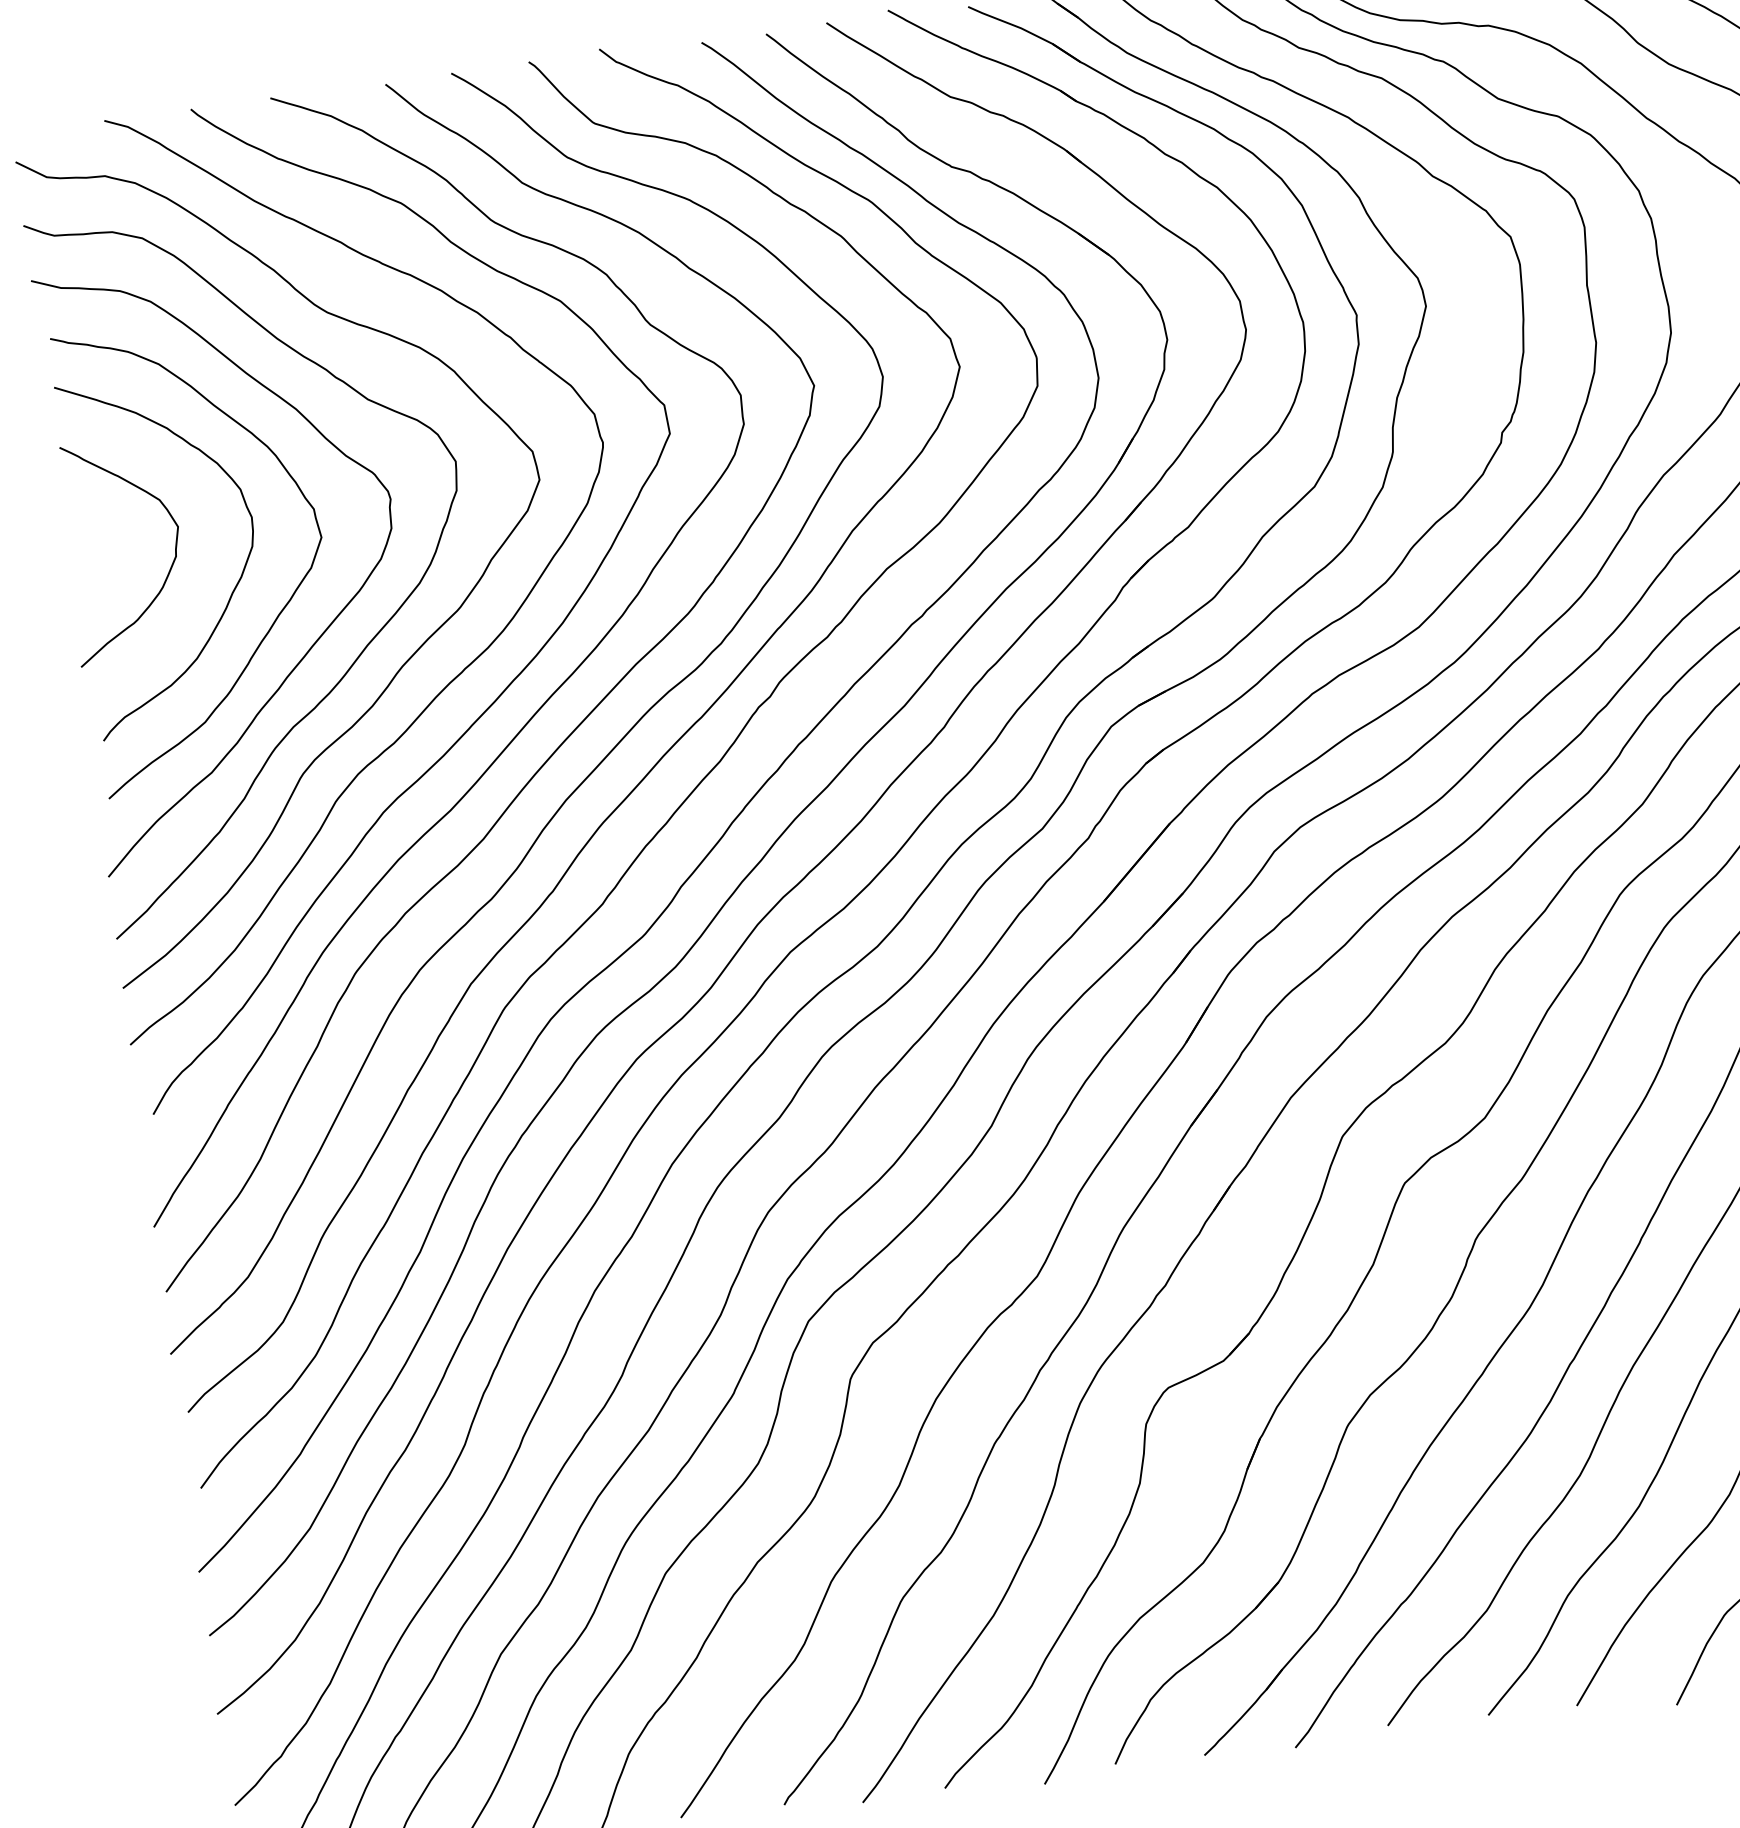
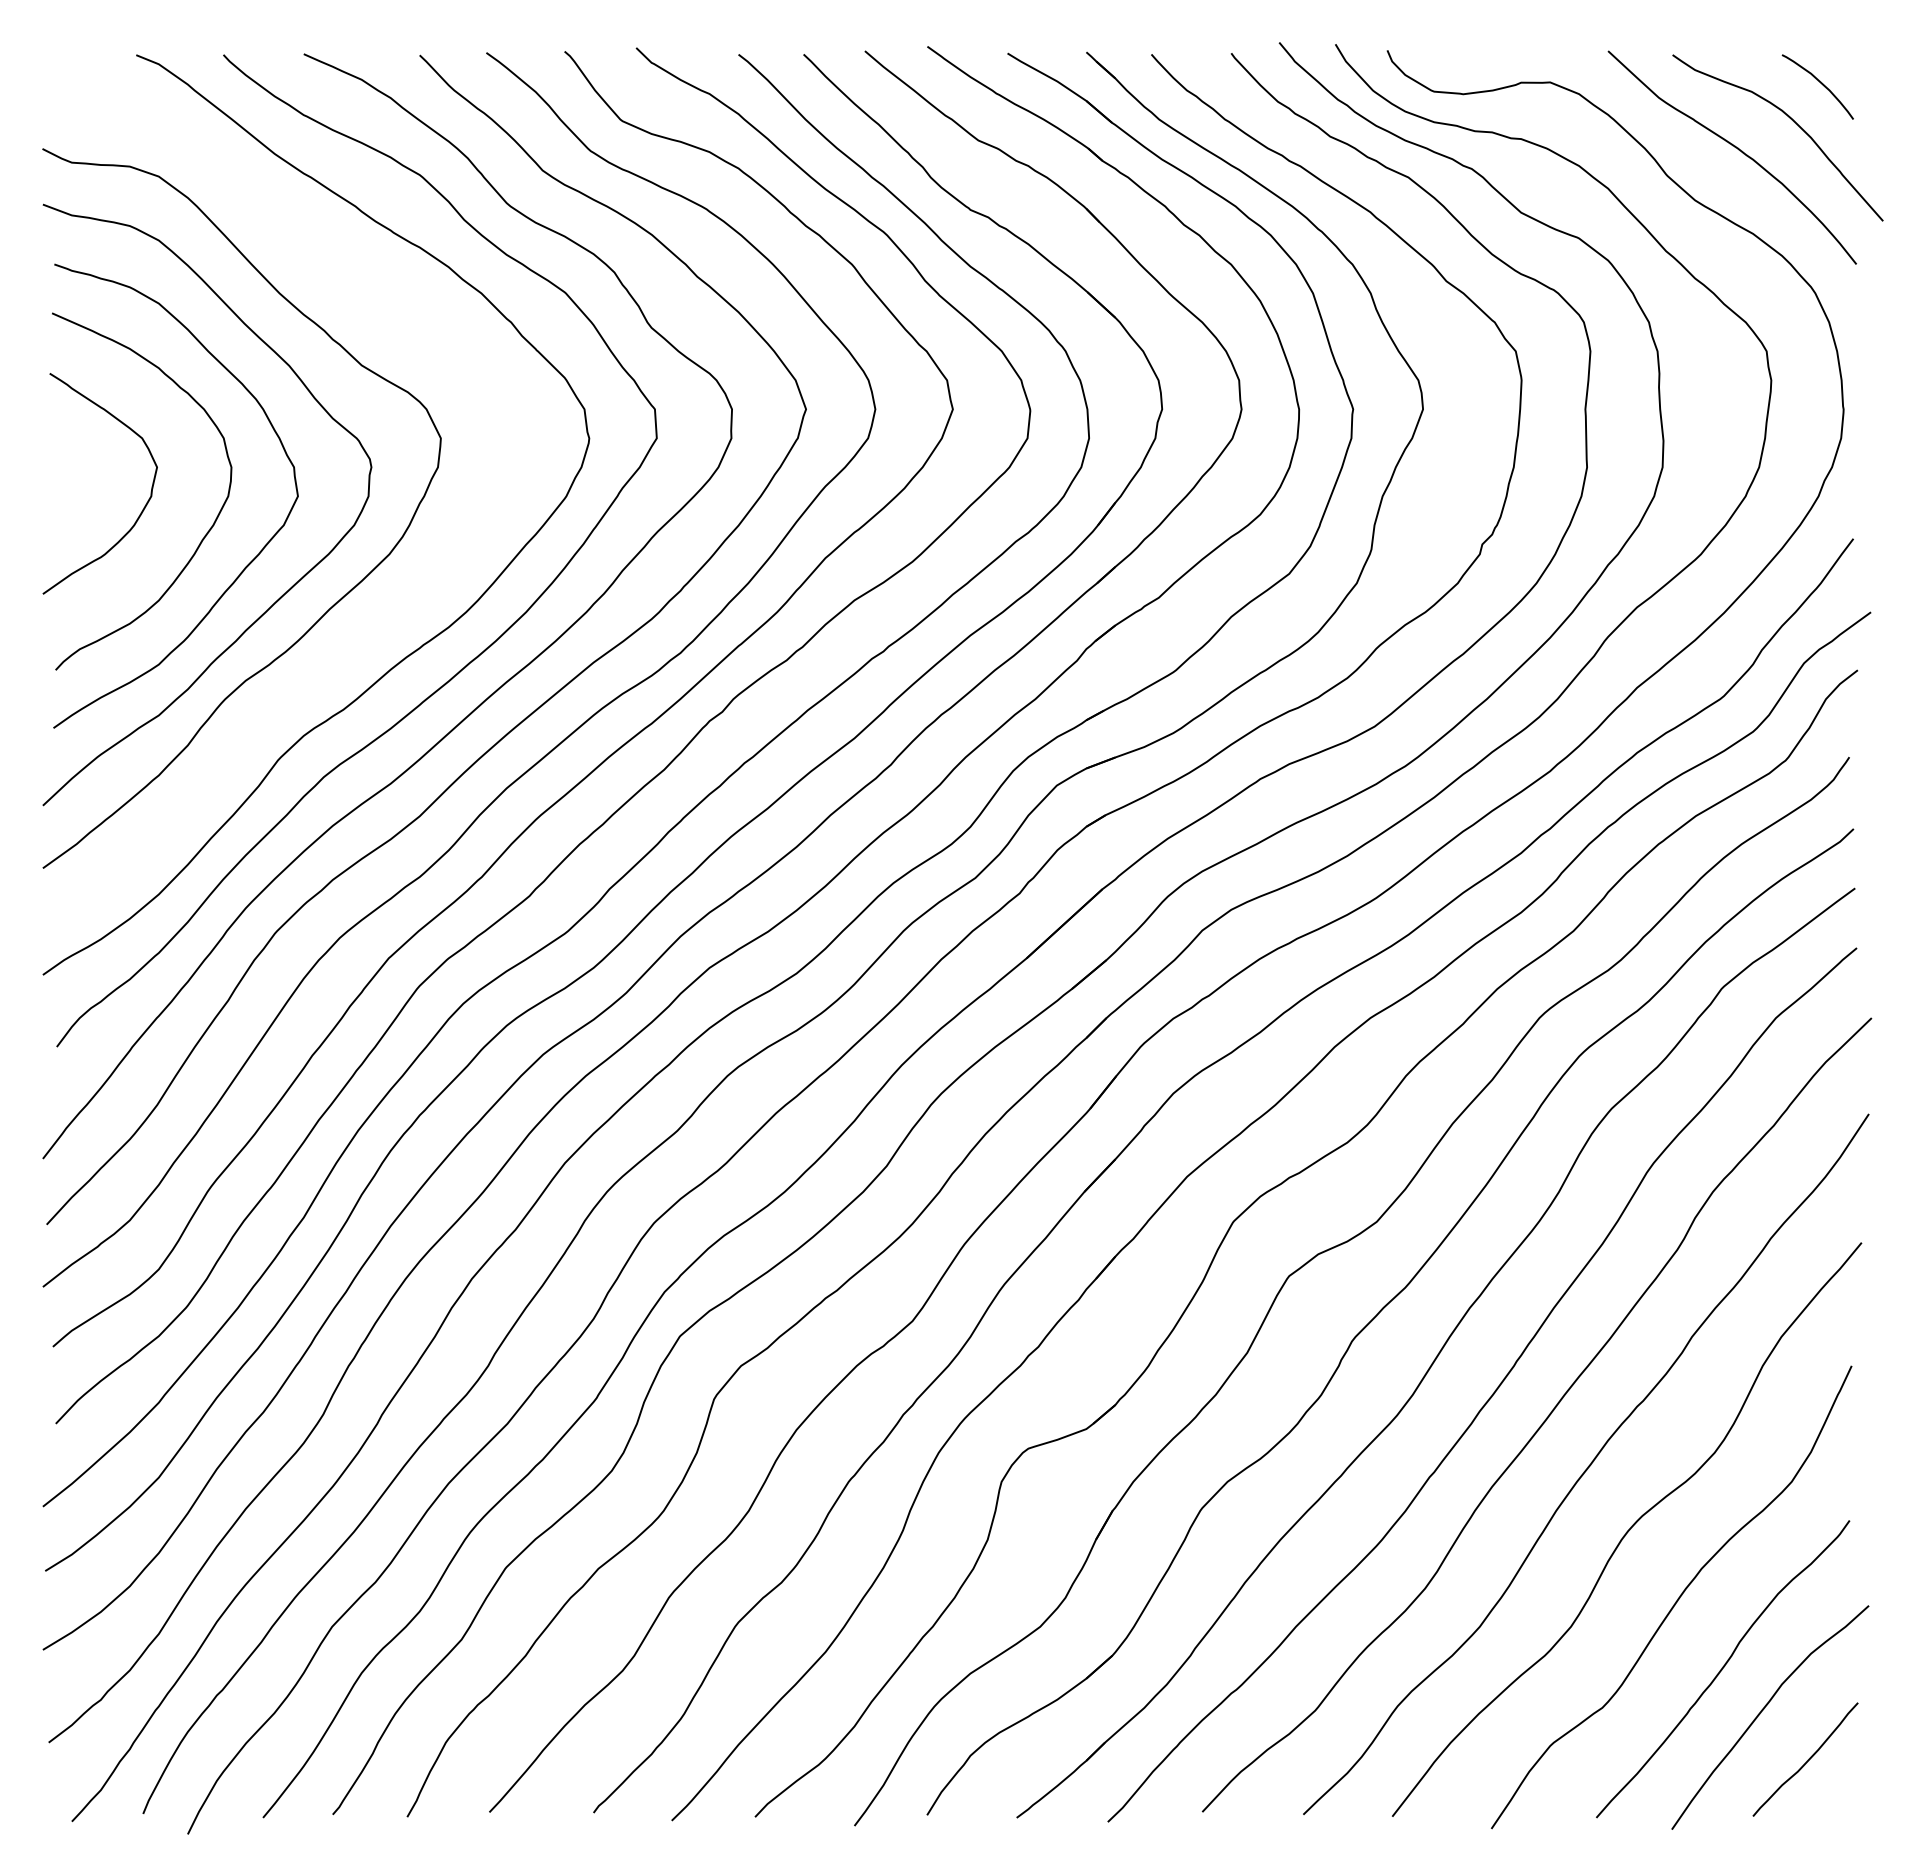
curve: (418, 647) -> (380, 617), removed

